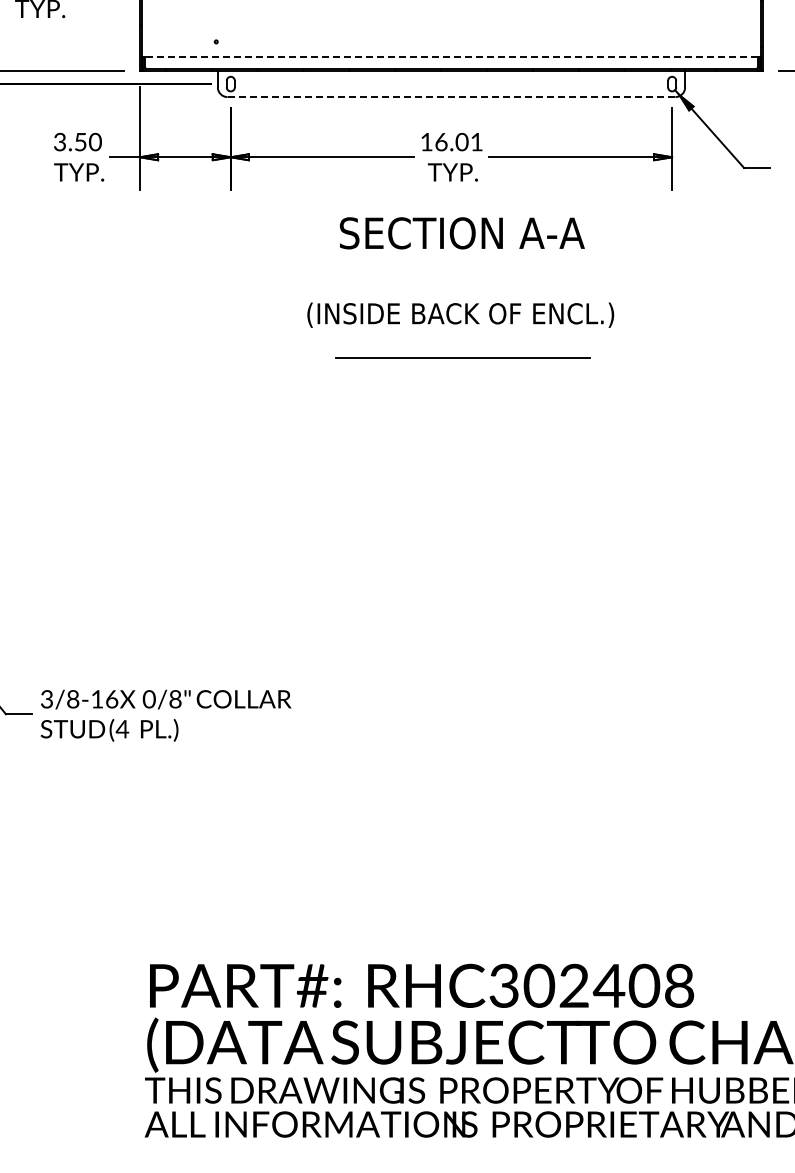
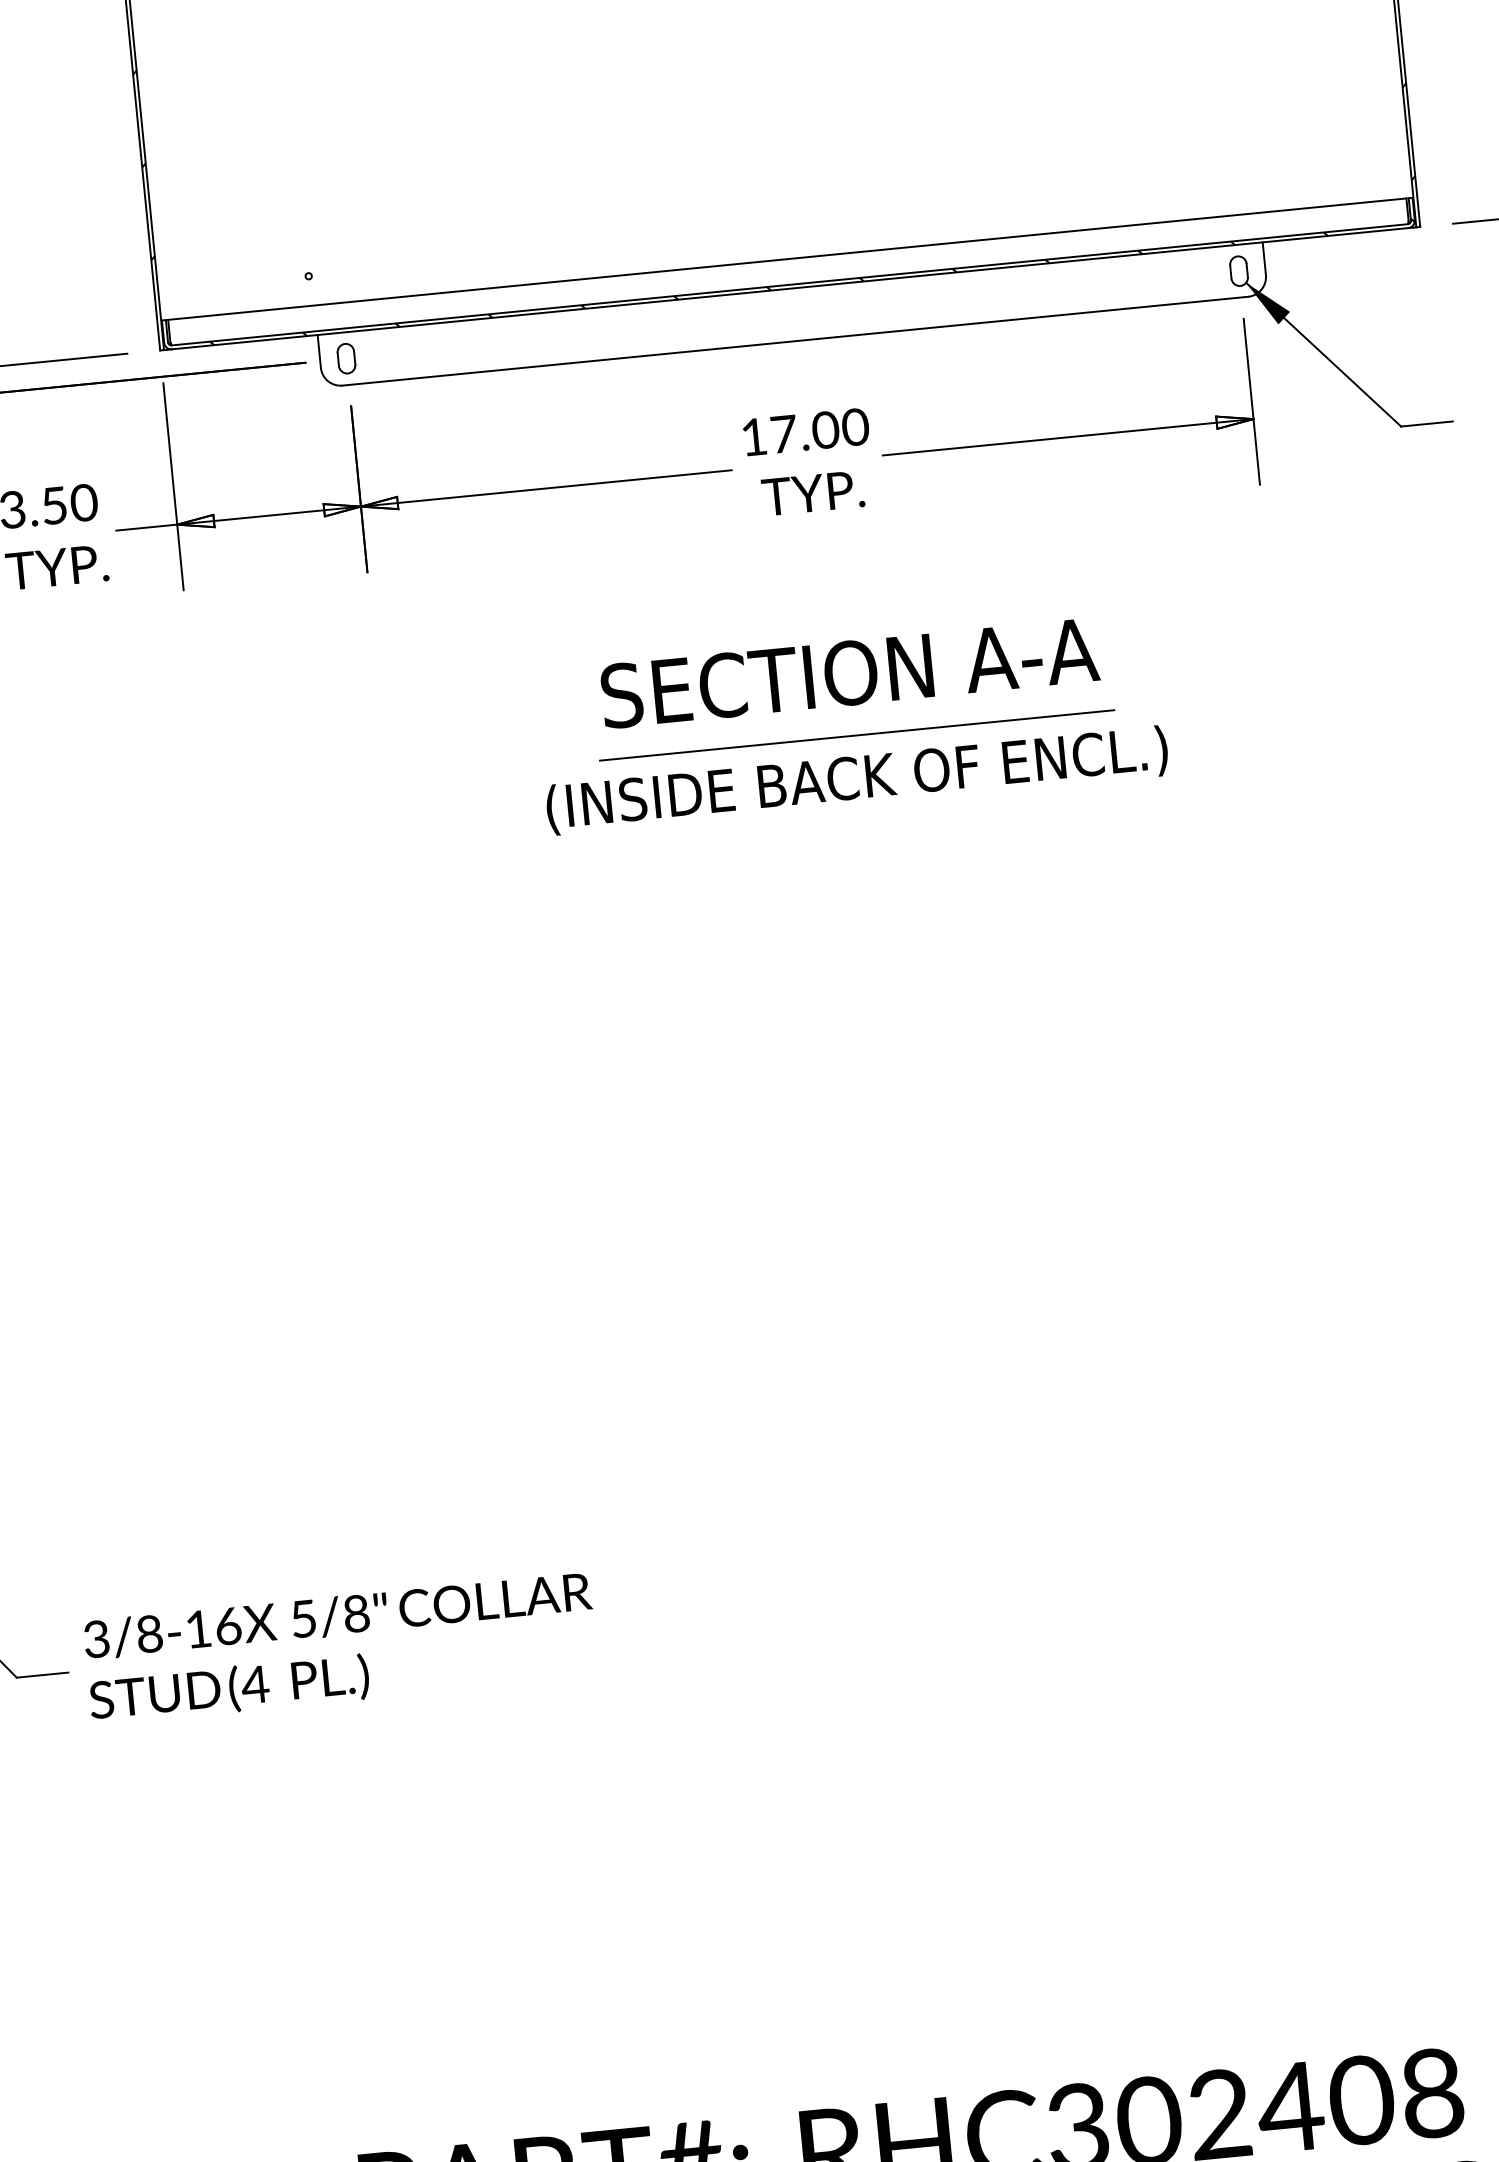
line: (451, 56) -> (787, 259), dashed -> solid
line: (451, 97) -> (795, 342), dashed -> solid
text: (459, 141) -> (820, 429), 16.01 -> 17.00
text: (461, 233) -> (848, 673), moved
line: (462, 357) -> (856, 734), moved
text: (148, 699) -> (302, 1619), 0/8" -> 5/8"

